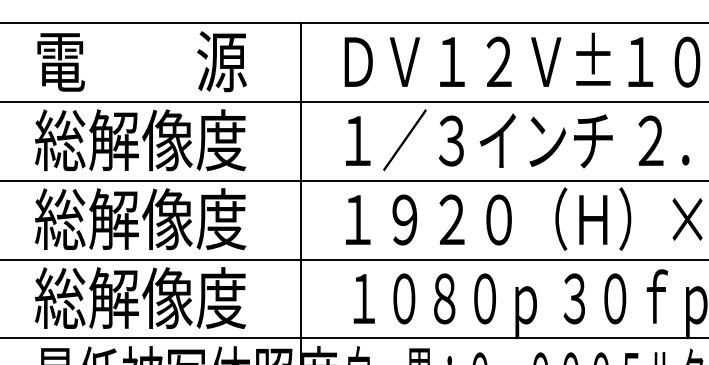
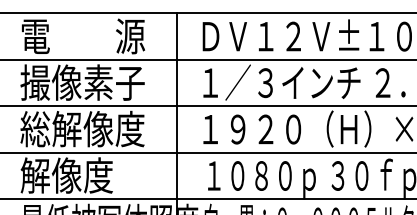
text: (140, 140) -> (82, 82), 総解像度 -> 撮像素子
text: (140, 298) -> (82, 175), 総解像度 -> 解像度

